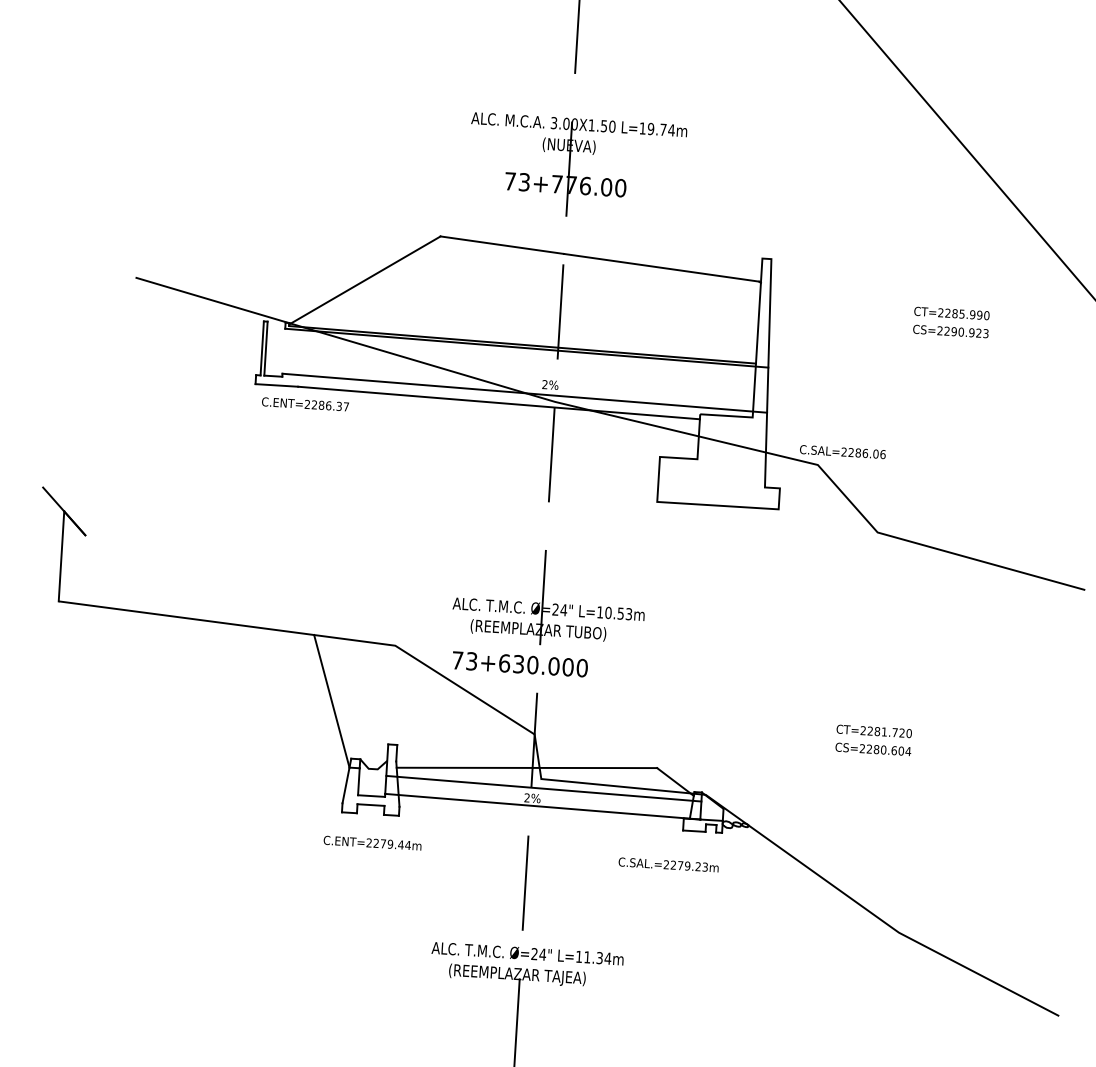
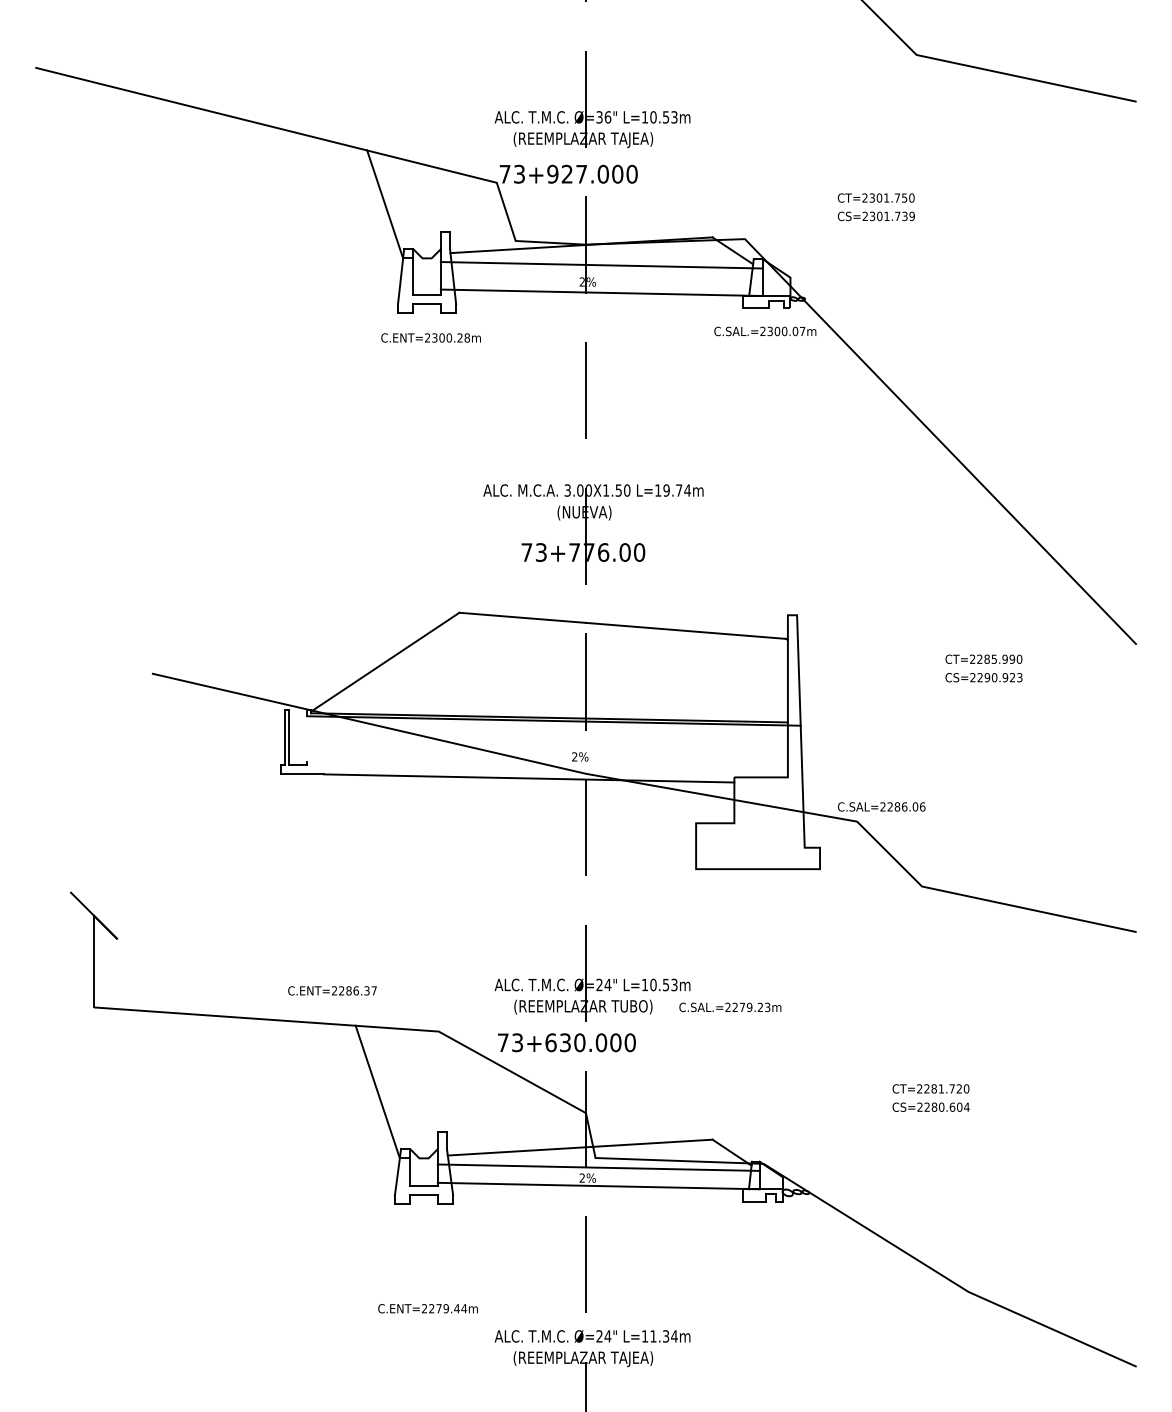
line: (524, 392) -> (554, 766), removed
text: (305, 404) -> (332, 990), moved
text: (372, 842) -> (427, 1308), moved
text: (668, 865) -> (730, 1007), moved

